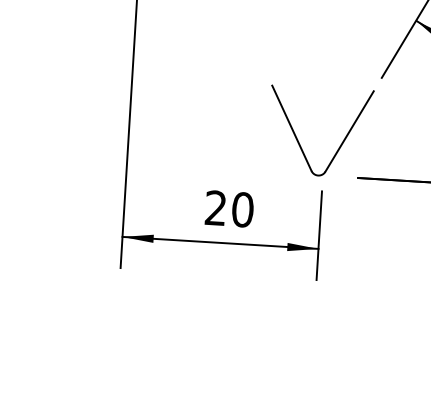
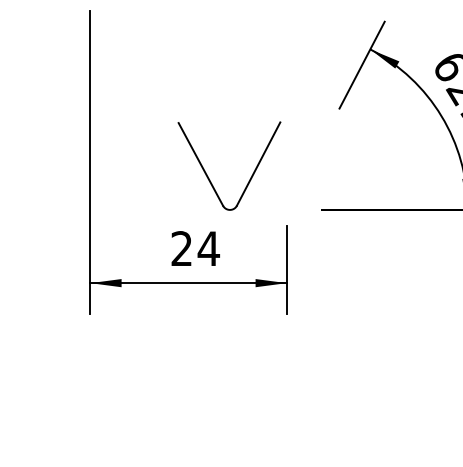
part: (298, 140) -> (208, 176), moved
text: (242, 209) -> (208, 248), 20 -> 24

